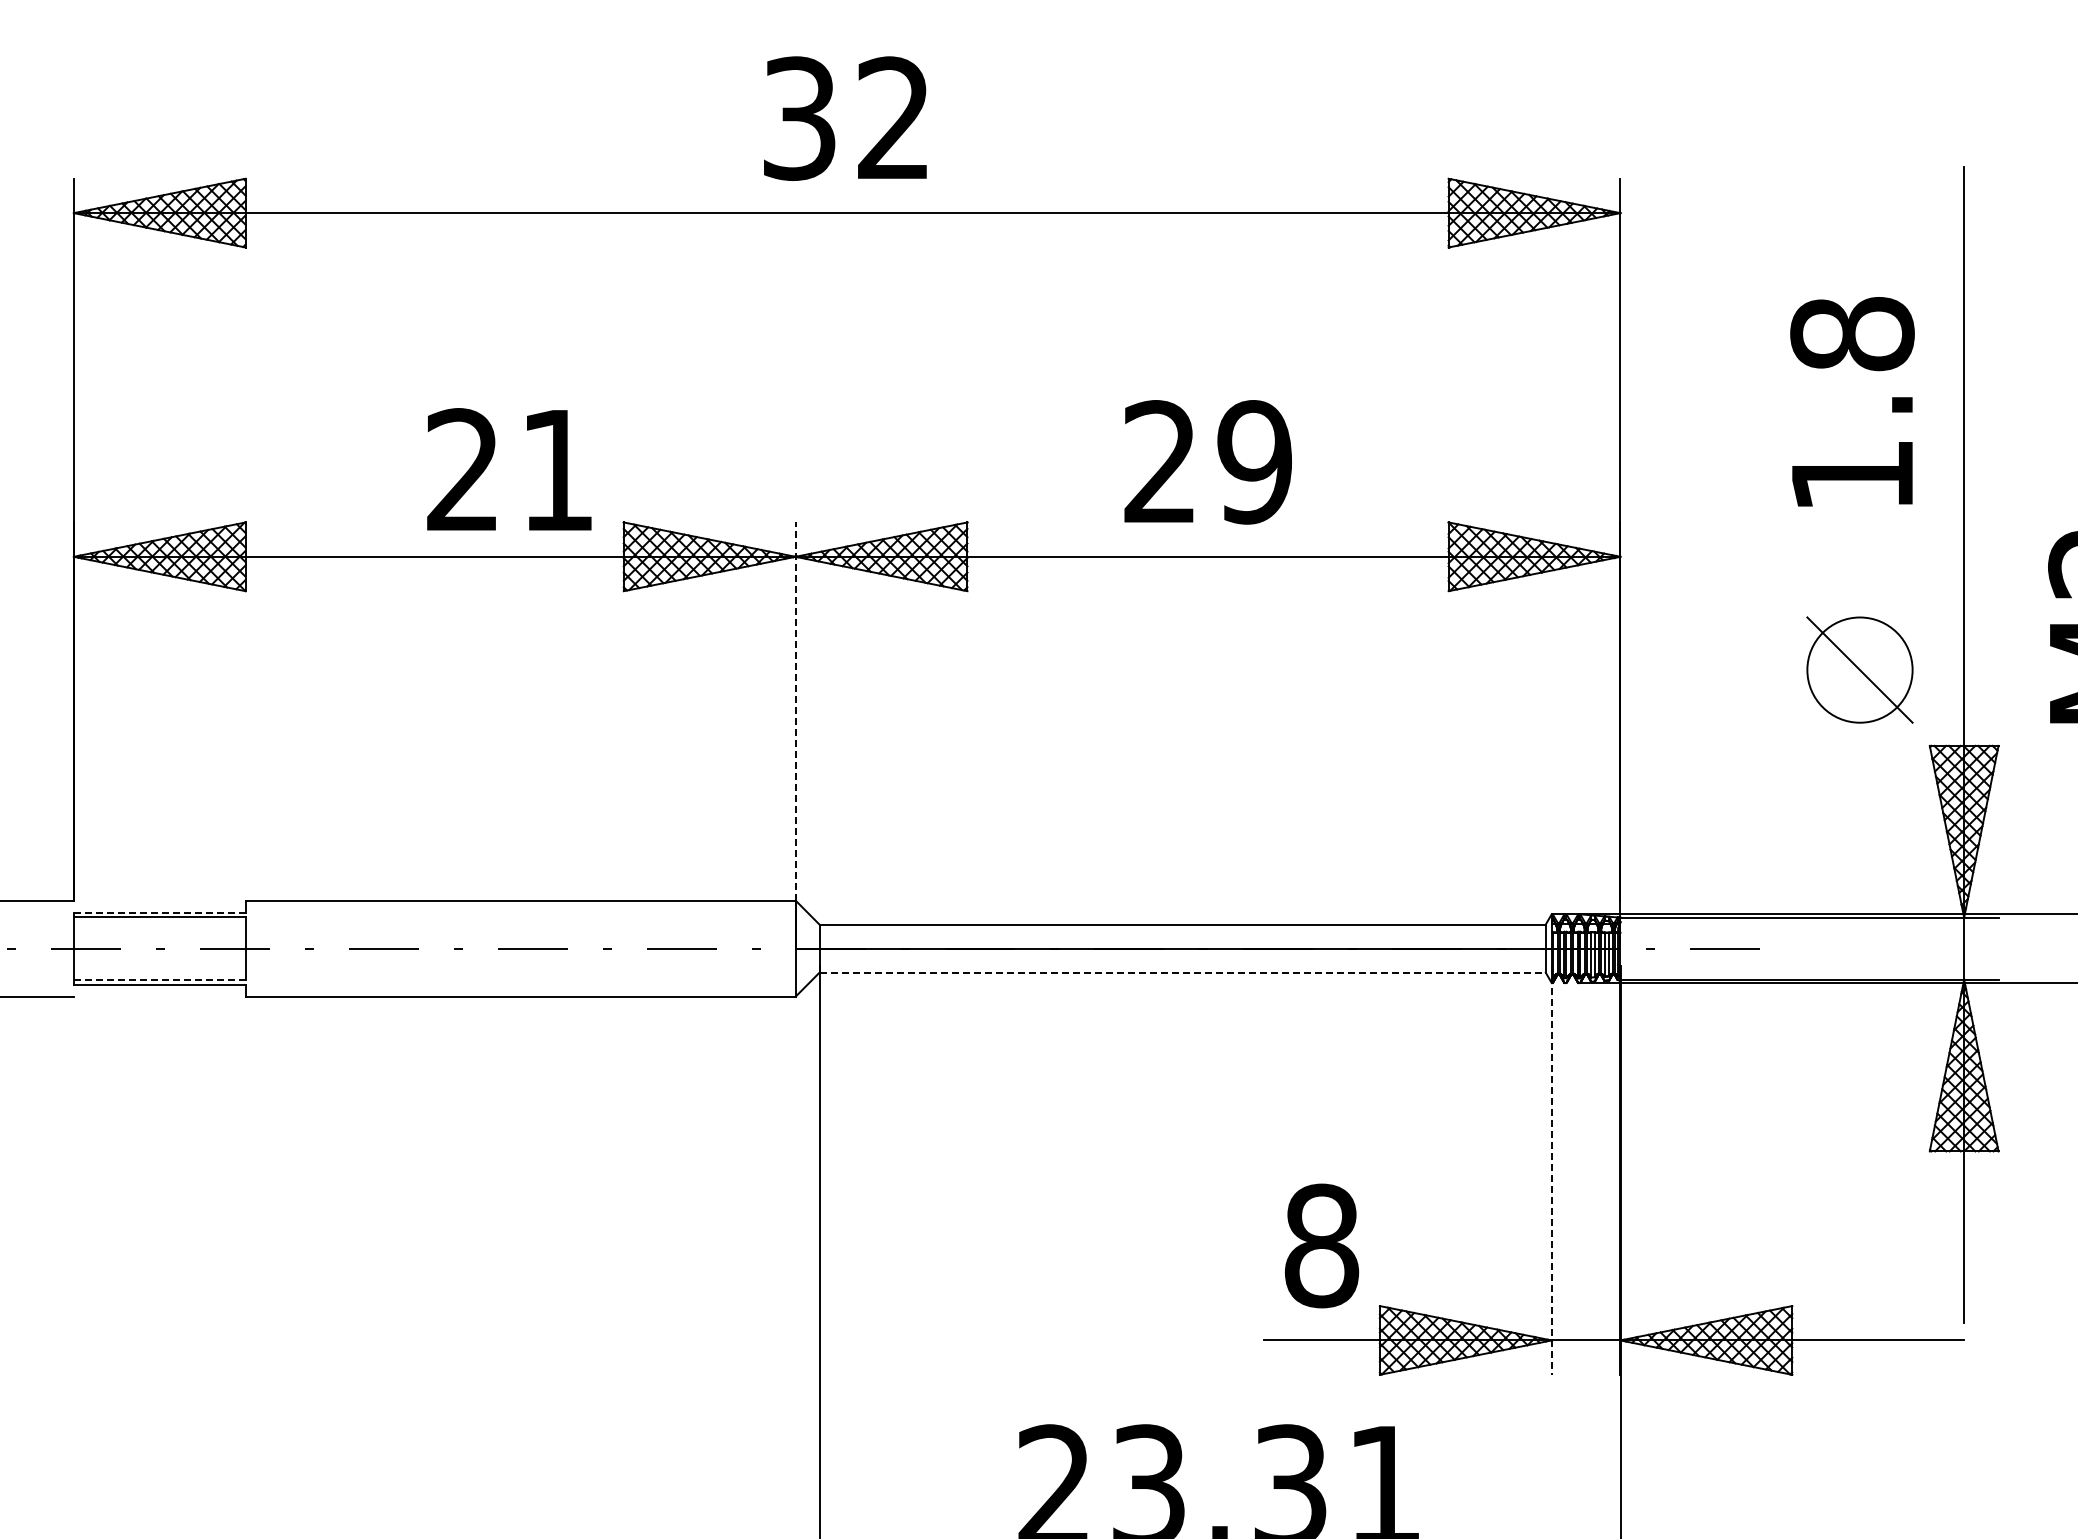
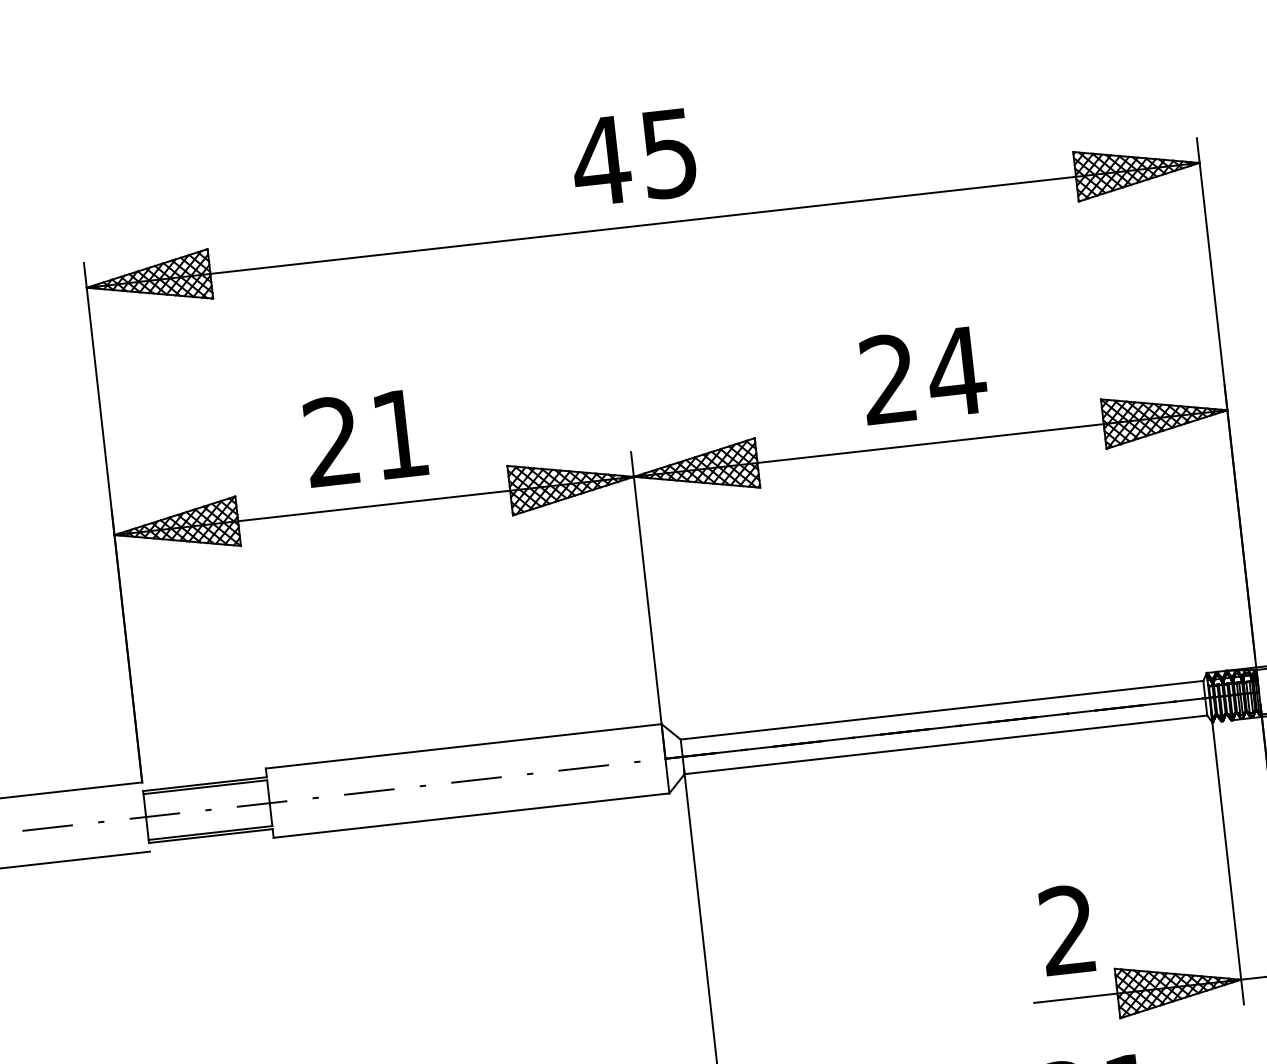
text: (844, 118) -> (633, 157), 32 -> 45
text: (1254, 462) -> (956, 371), 29 -> 24
text: (509, 469) -> (365, 437), moved
line: (795, 710) -> (646, 587), dashed -> solid
line: (159, 912) -> (204, 784), dashed -> solid
line: (1183, 972) -> (946, 744), dashed -> solid
line: (159, 980) -> (210, 833), dashed -> solid
line: (1551, 1170) -> (1227, 857), dashed -> solid
text: (1321, 1245) -> (1067, 929), 8 -> 2

